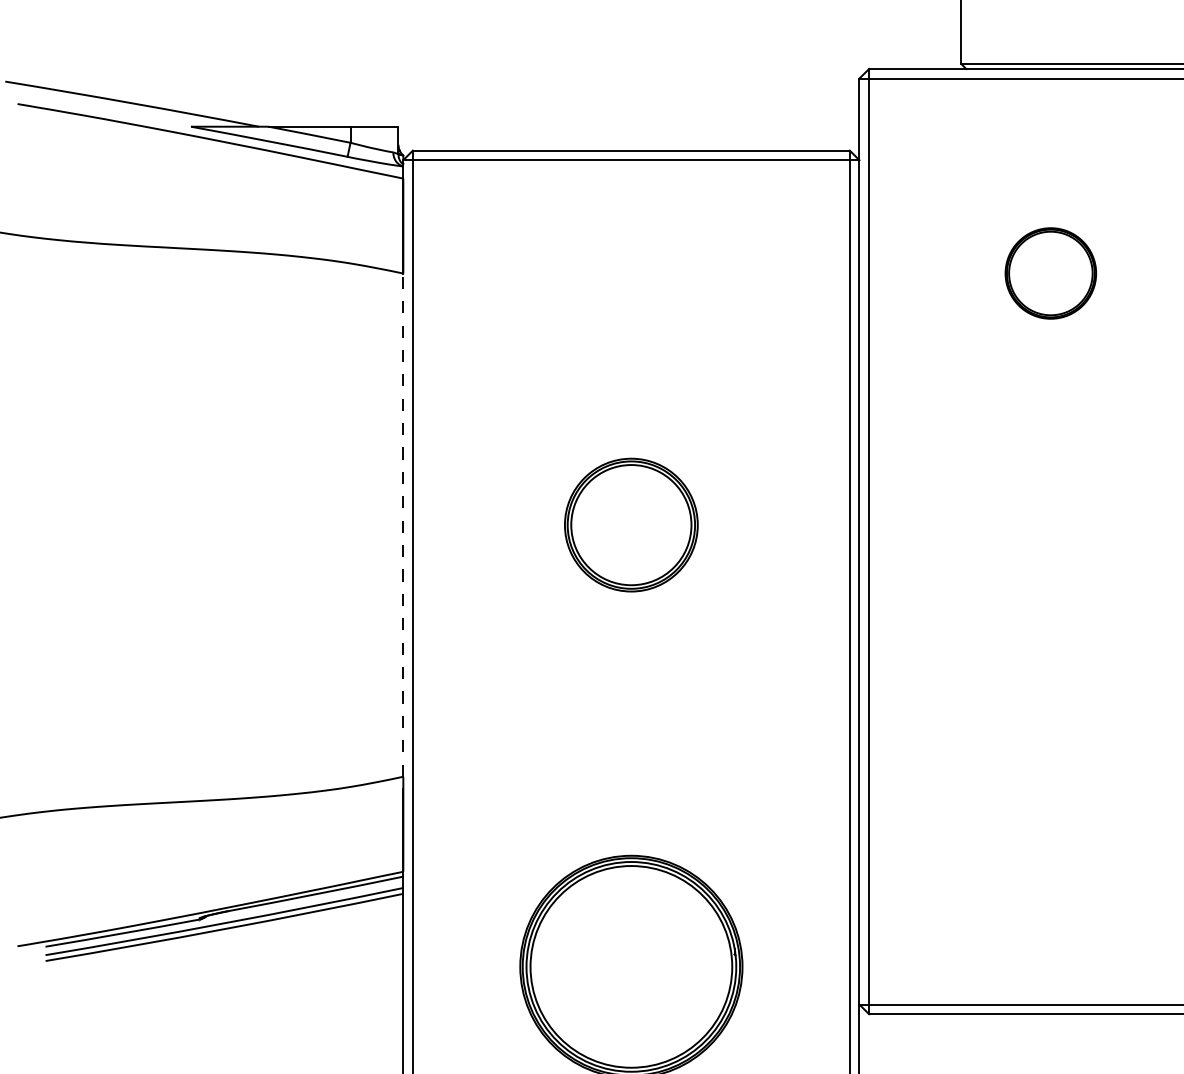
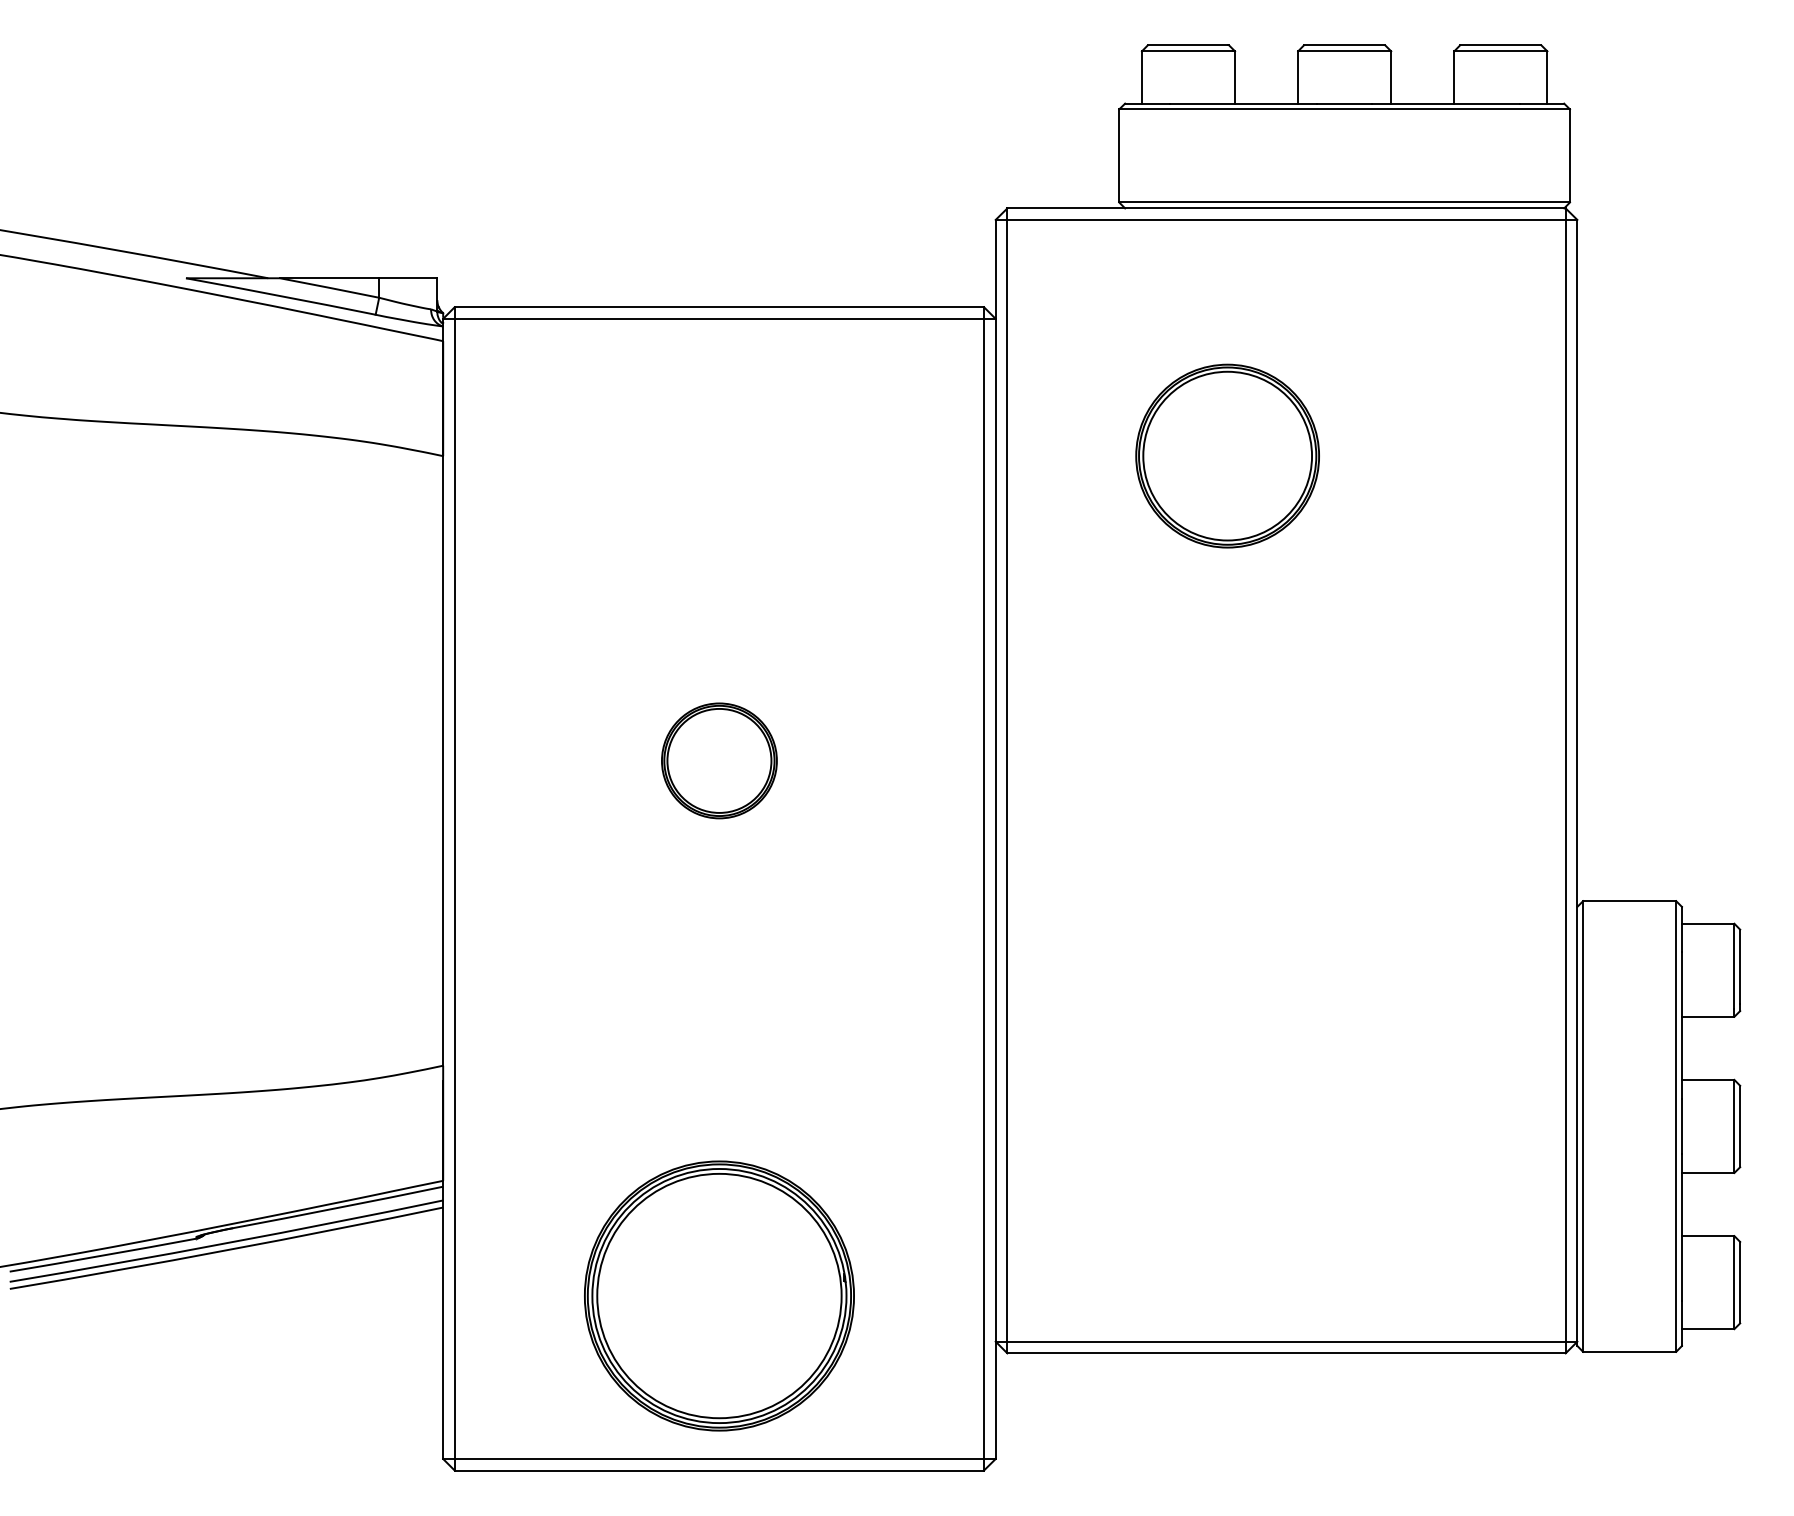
part: (1050, 273) -> (1227, 455), size x1.67
line: (403, 524) -> (443, 760), dashed -> solid
part: (631, 524) -> (719, 760), size x0.71

